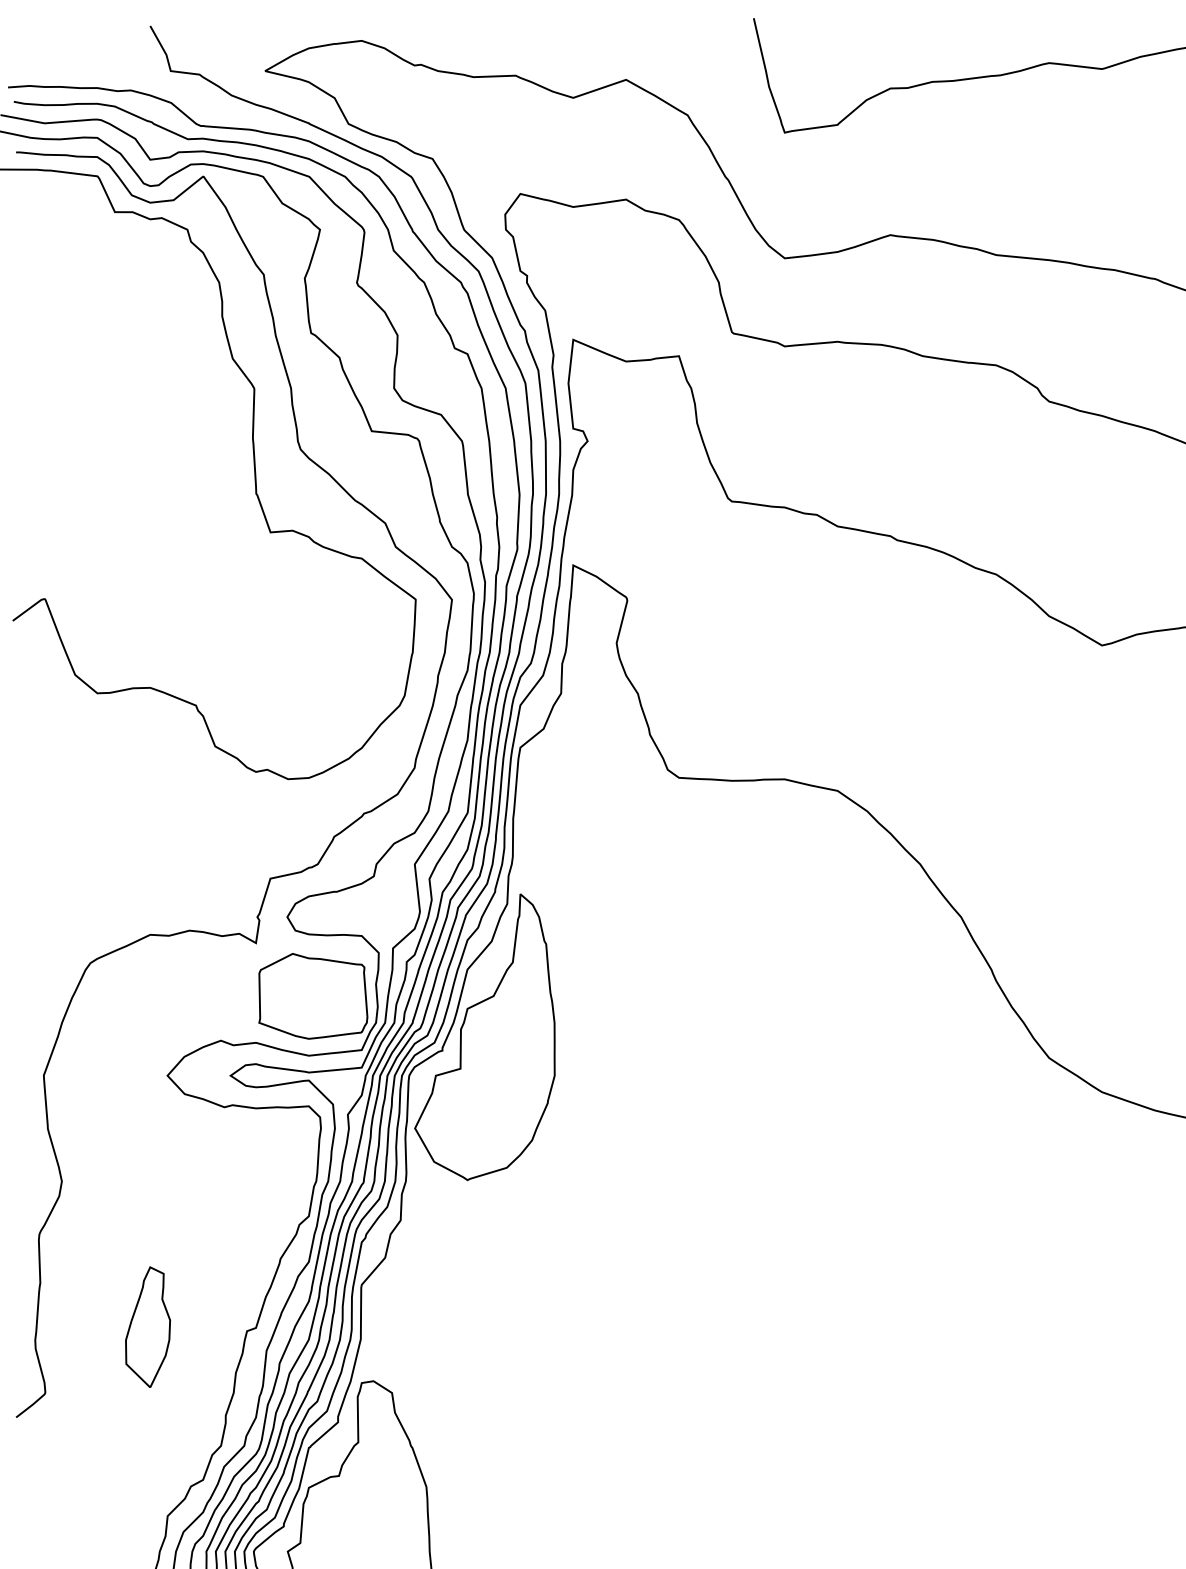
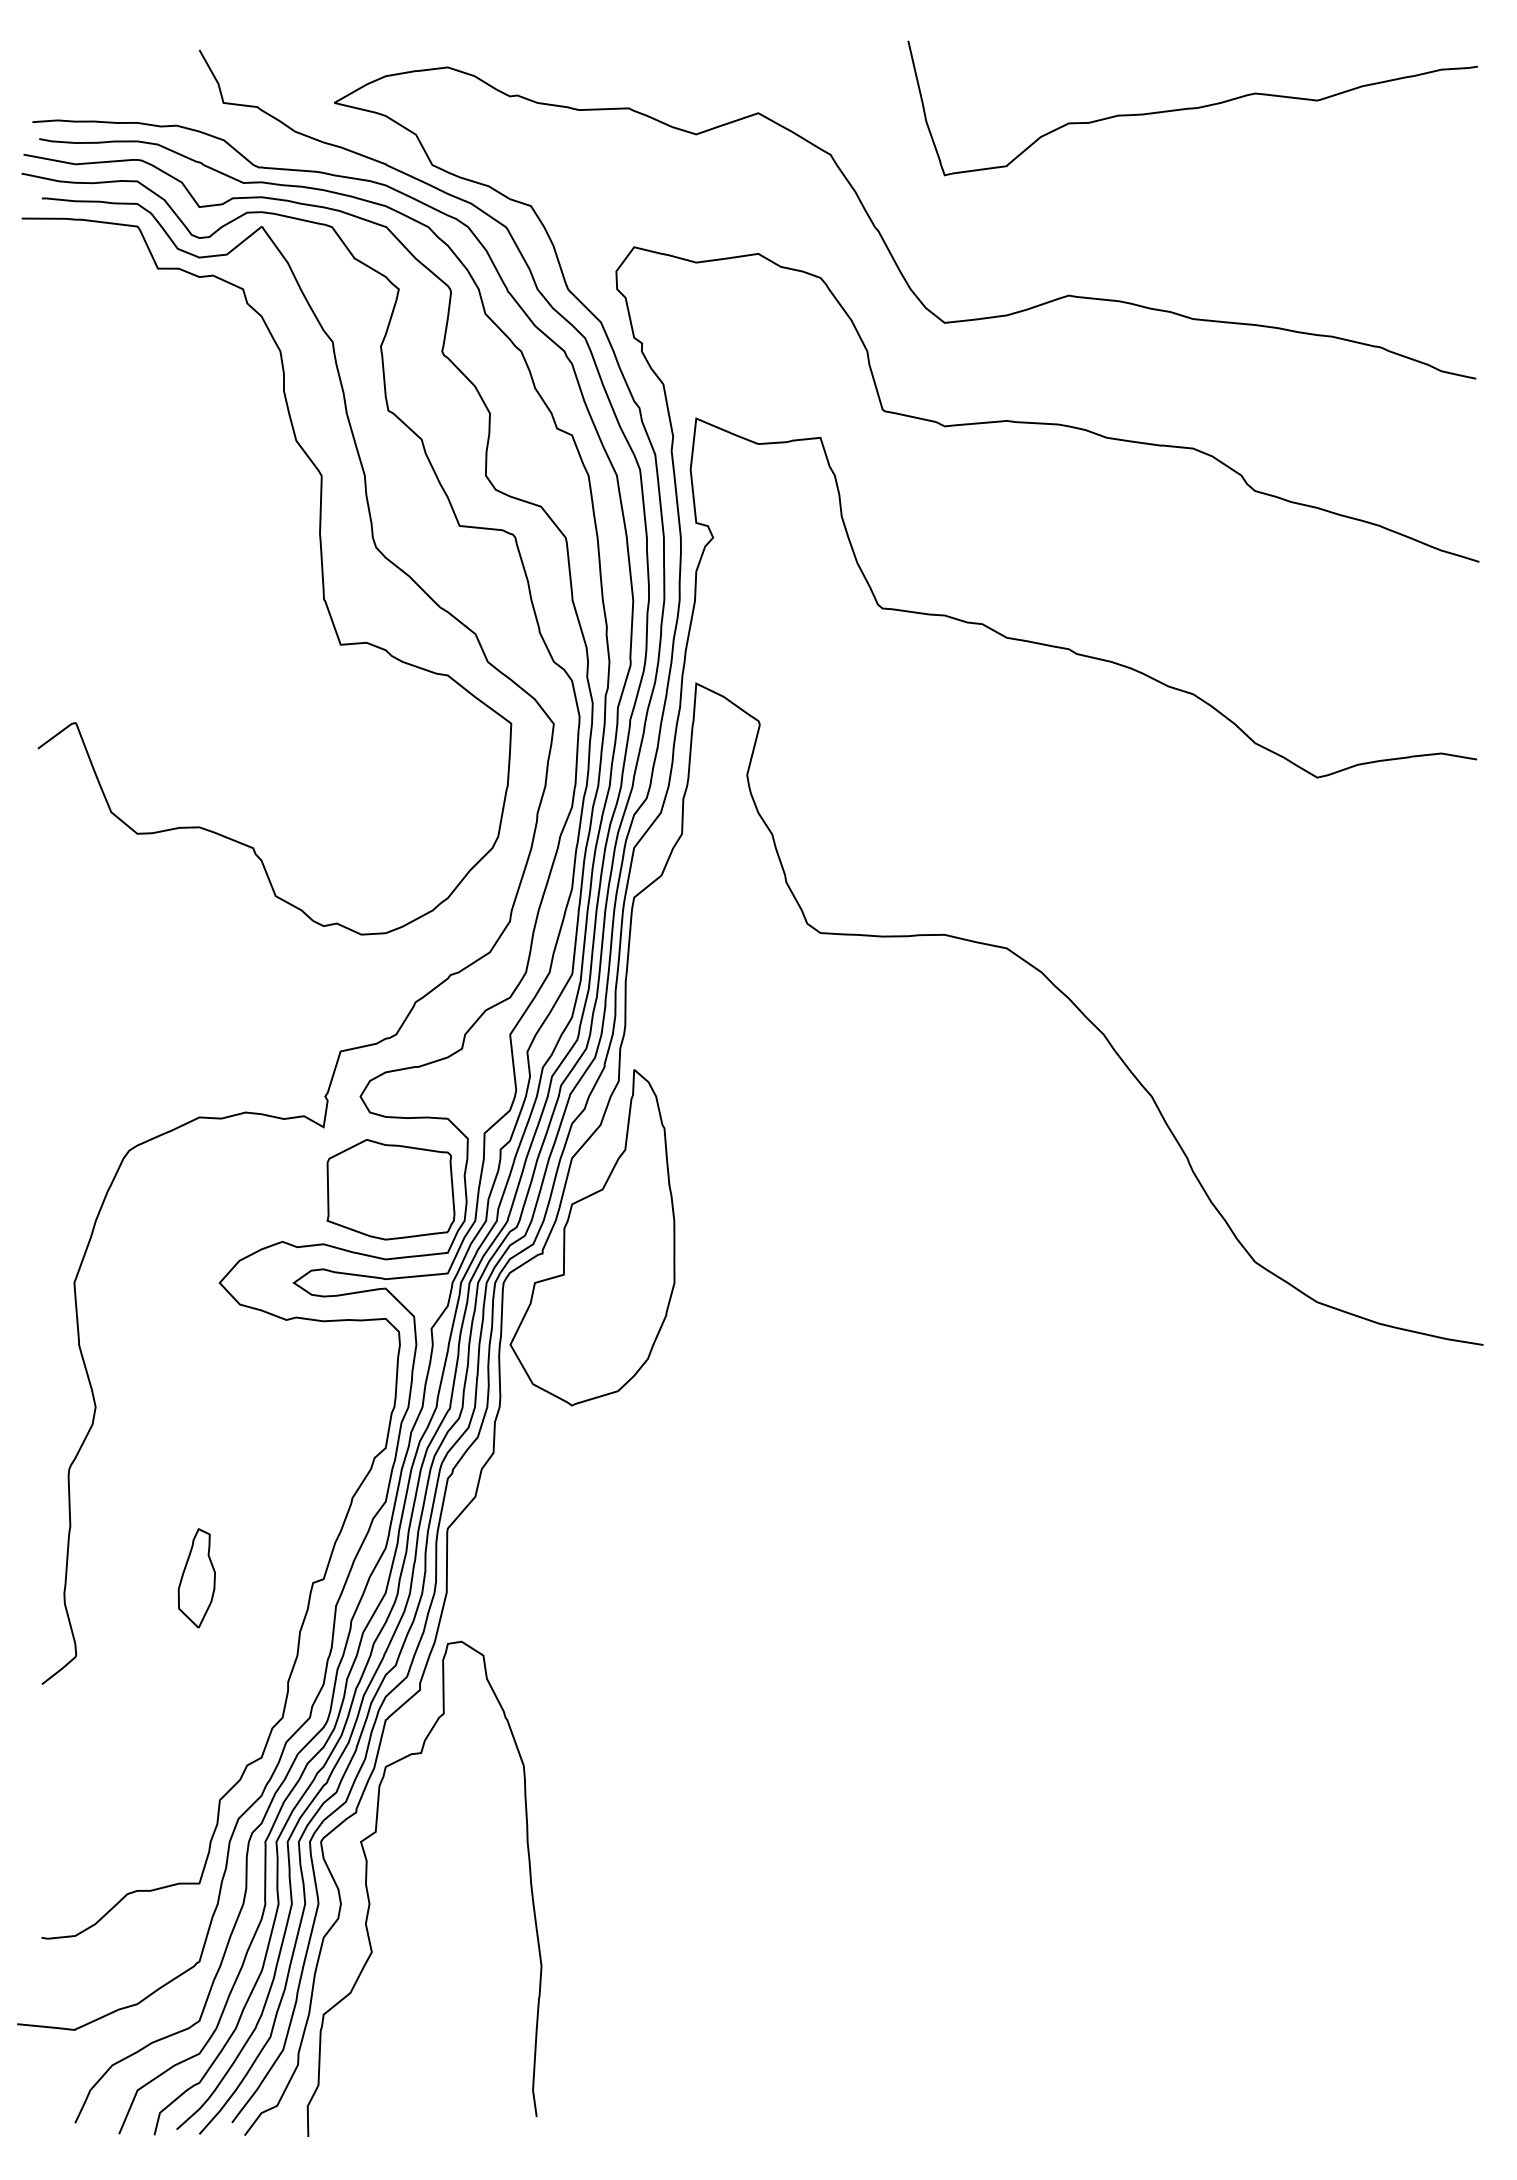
part: (147, 1327) -> (196, 1578), size x0.7

